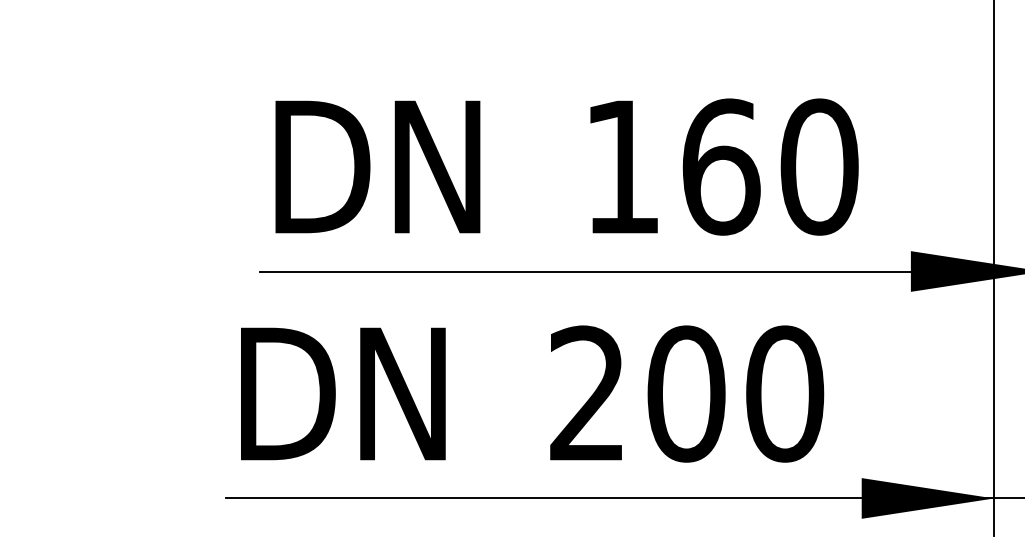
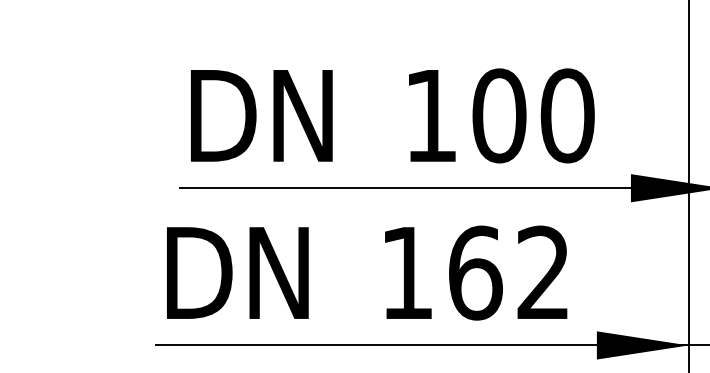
text: (721, 166) -> (499, 115), 160 -> 100
text: (686, 393) -> (475, 272), 200 -> 162

